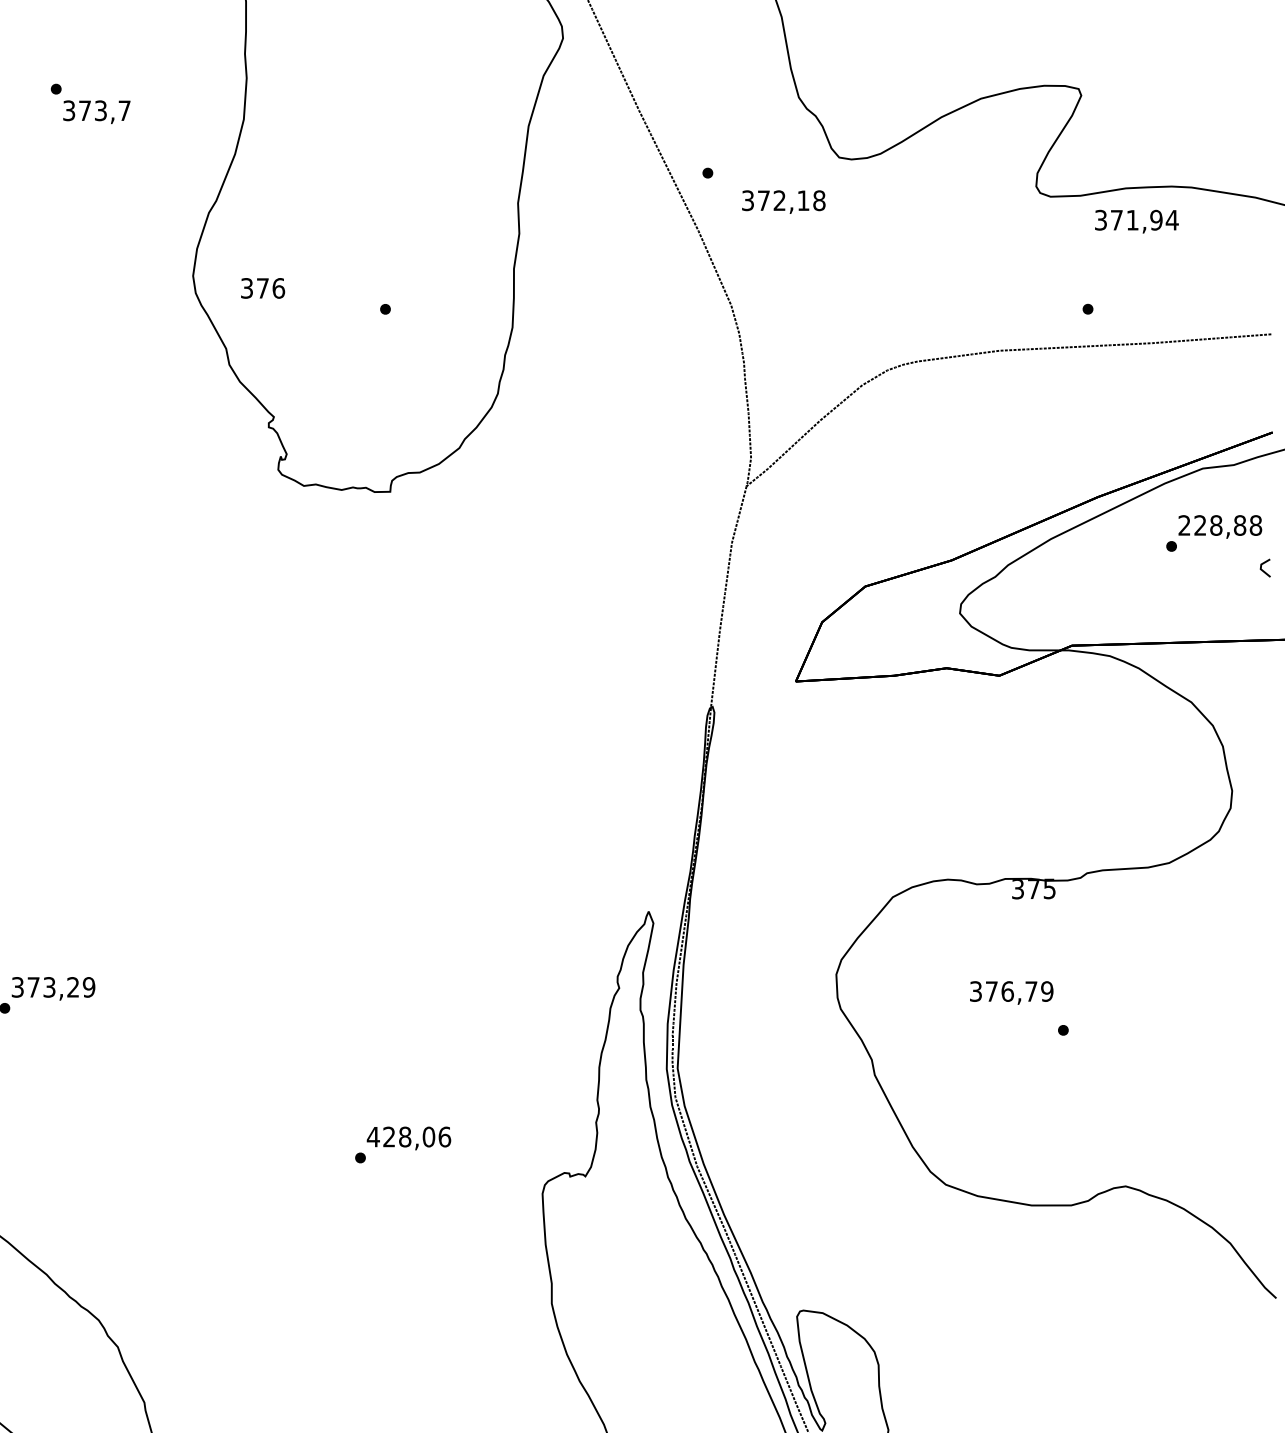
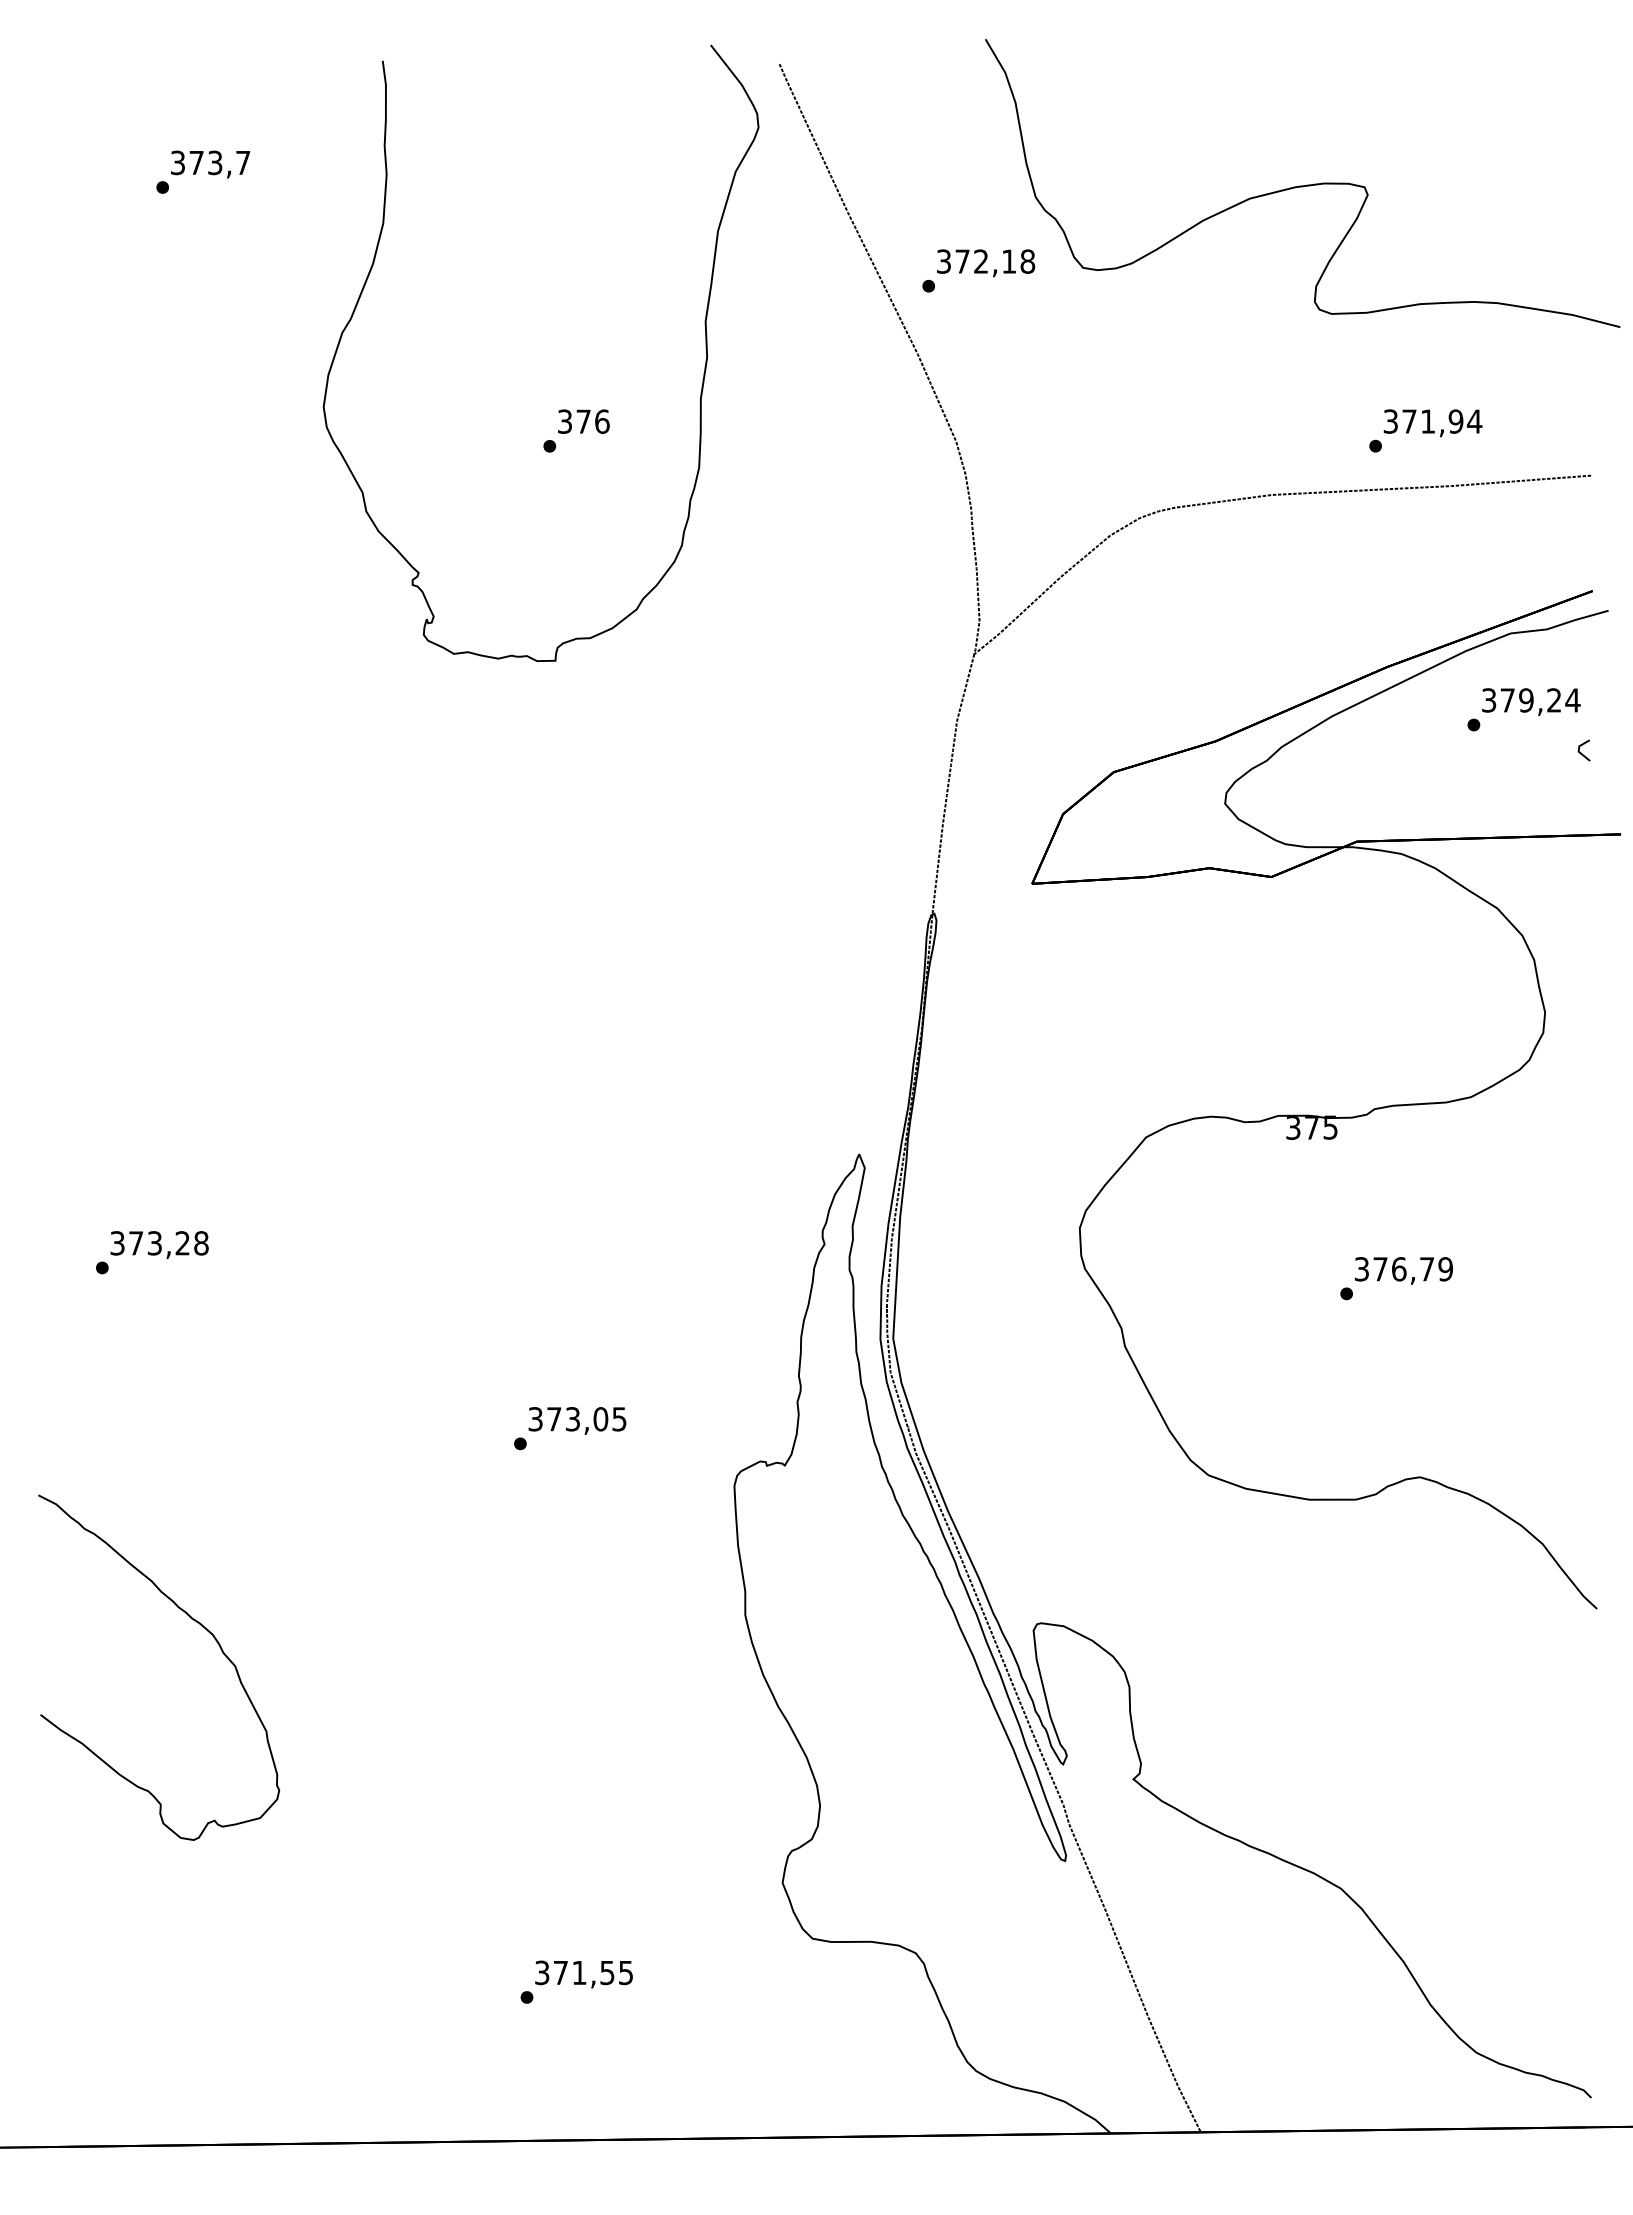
text: (96, 112) -> (210, 164), moved
text: (784, 202) -> (986, 263), moved
text: (1136, 221) -> (1432, 423), moved
text: (262, 288) -> (583, 421), moved
text: (1220, 525) -> (1531, 700), 228,88 -> 379,24
text: (89, 987) -> (201, 1243), 373,29 -> 373,28
text: (1011, 992) -> (1403, 1270), moved
text: (408, 1137) -> (576, 1419), 428,06 -> 373,05

